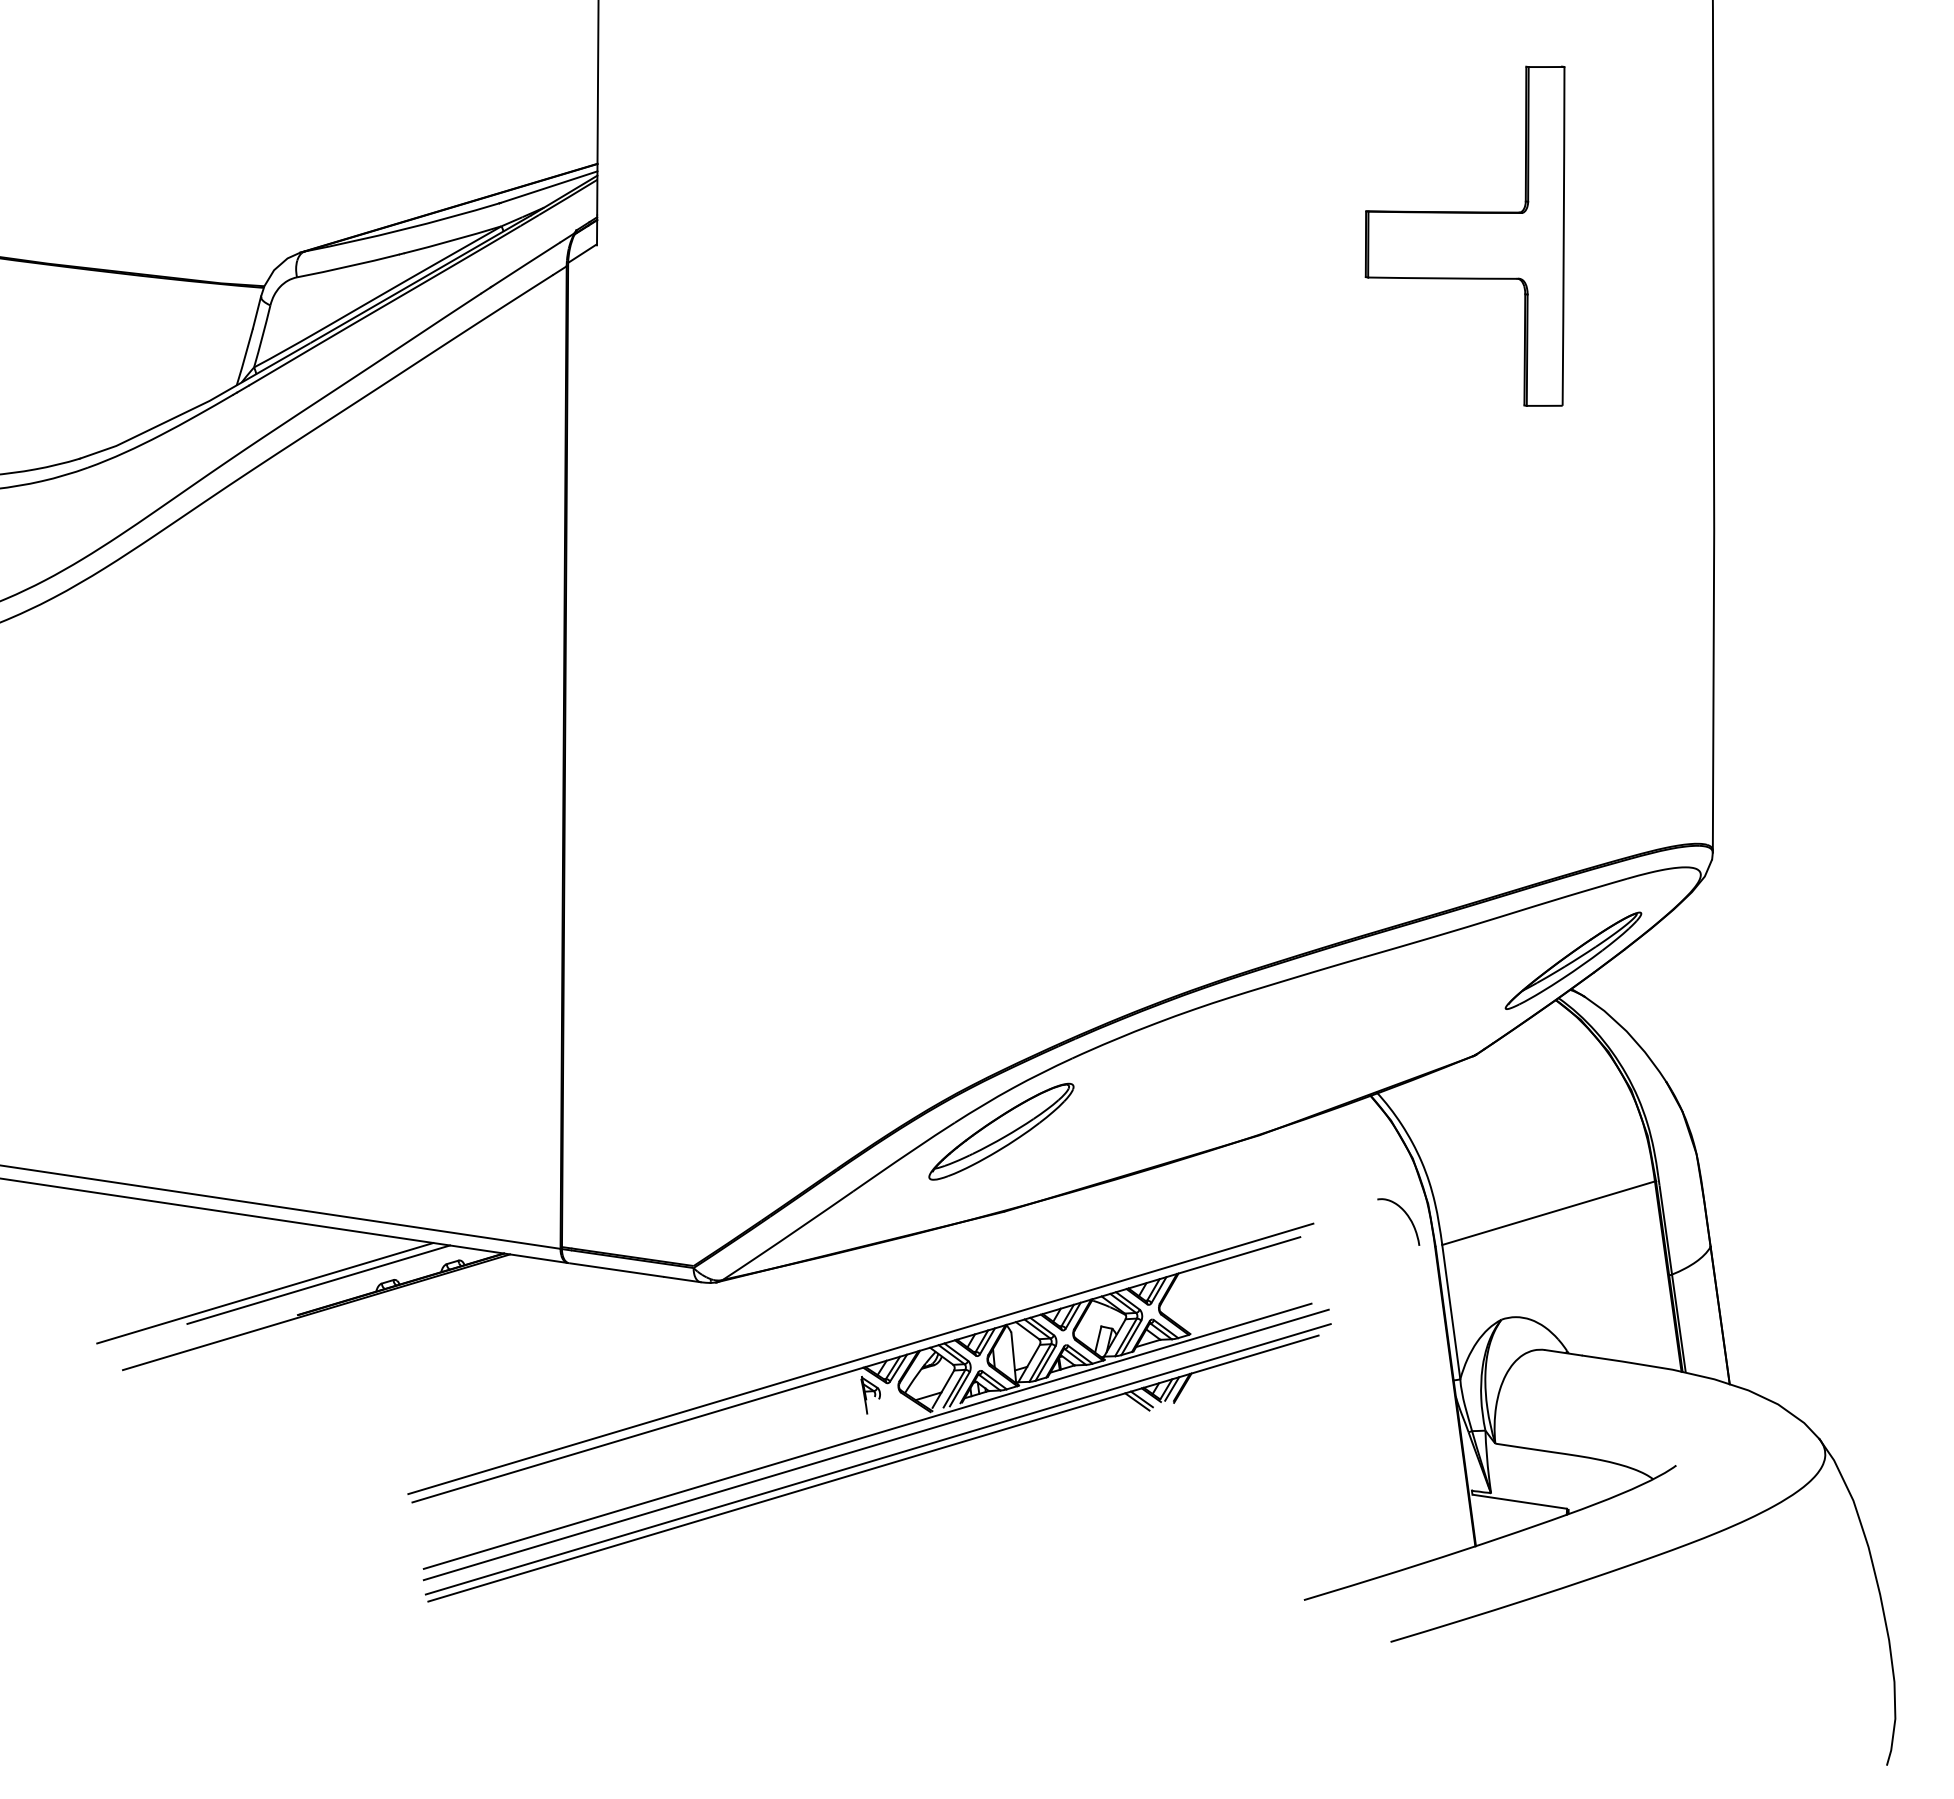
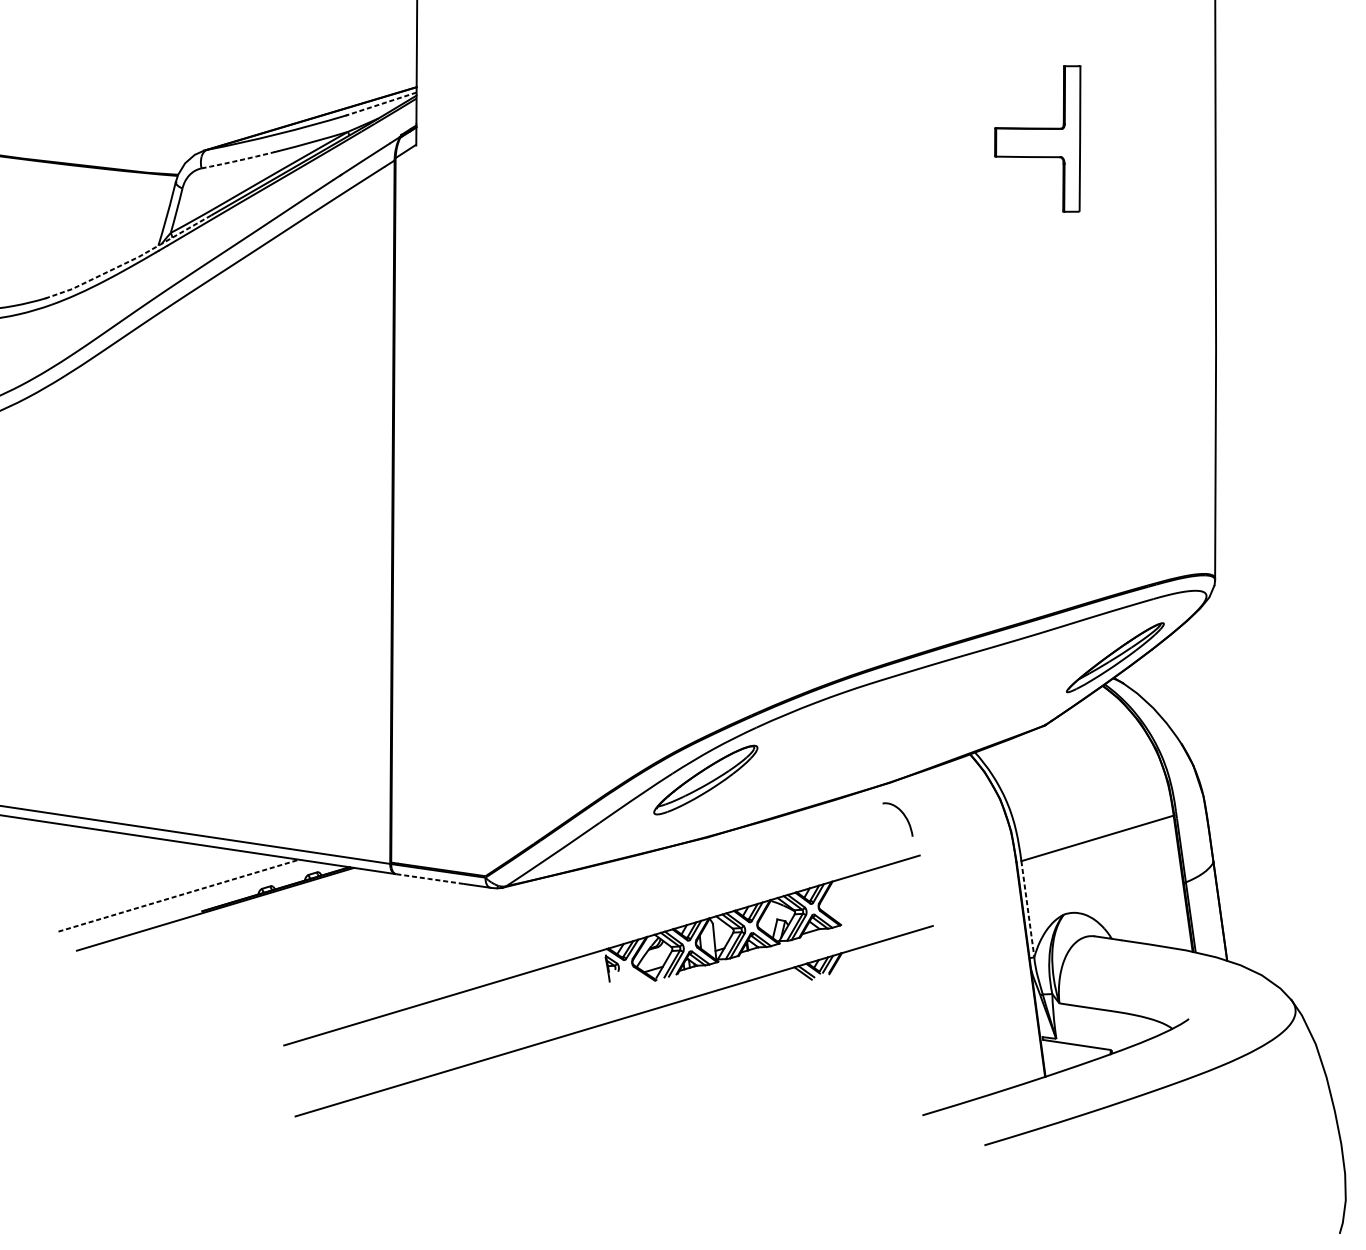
line: (548, 187) -> (381, 104), solid -> dashed
part: (1464, 235) -> (1037, 138), size x0.6
arc: (348, 266) -> (238, 160), solid -> dashed
line: (197, 406) -> (130, 260), solid -> dashed
curve: (1405, 1214) -> (902, 814), moved
line: (615, 1269) -> (429, 878), solid -> dashed
line: (318, 1284) -> (216, 889), removed
line: (265, 1293) -> (178, 895), solid -> dashed
line: (1451, 1312) -> (1028, 909), solid -> dashed
line: (860, 1358) -> (604, 942), removed
line: (867, 1435) -> (609, 997), removed
line: (875, 1444) -> (615, 1003), removed
line: (877, 1459) -> (617, 1014), removed

